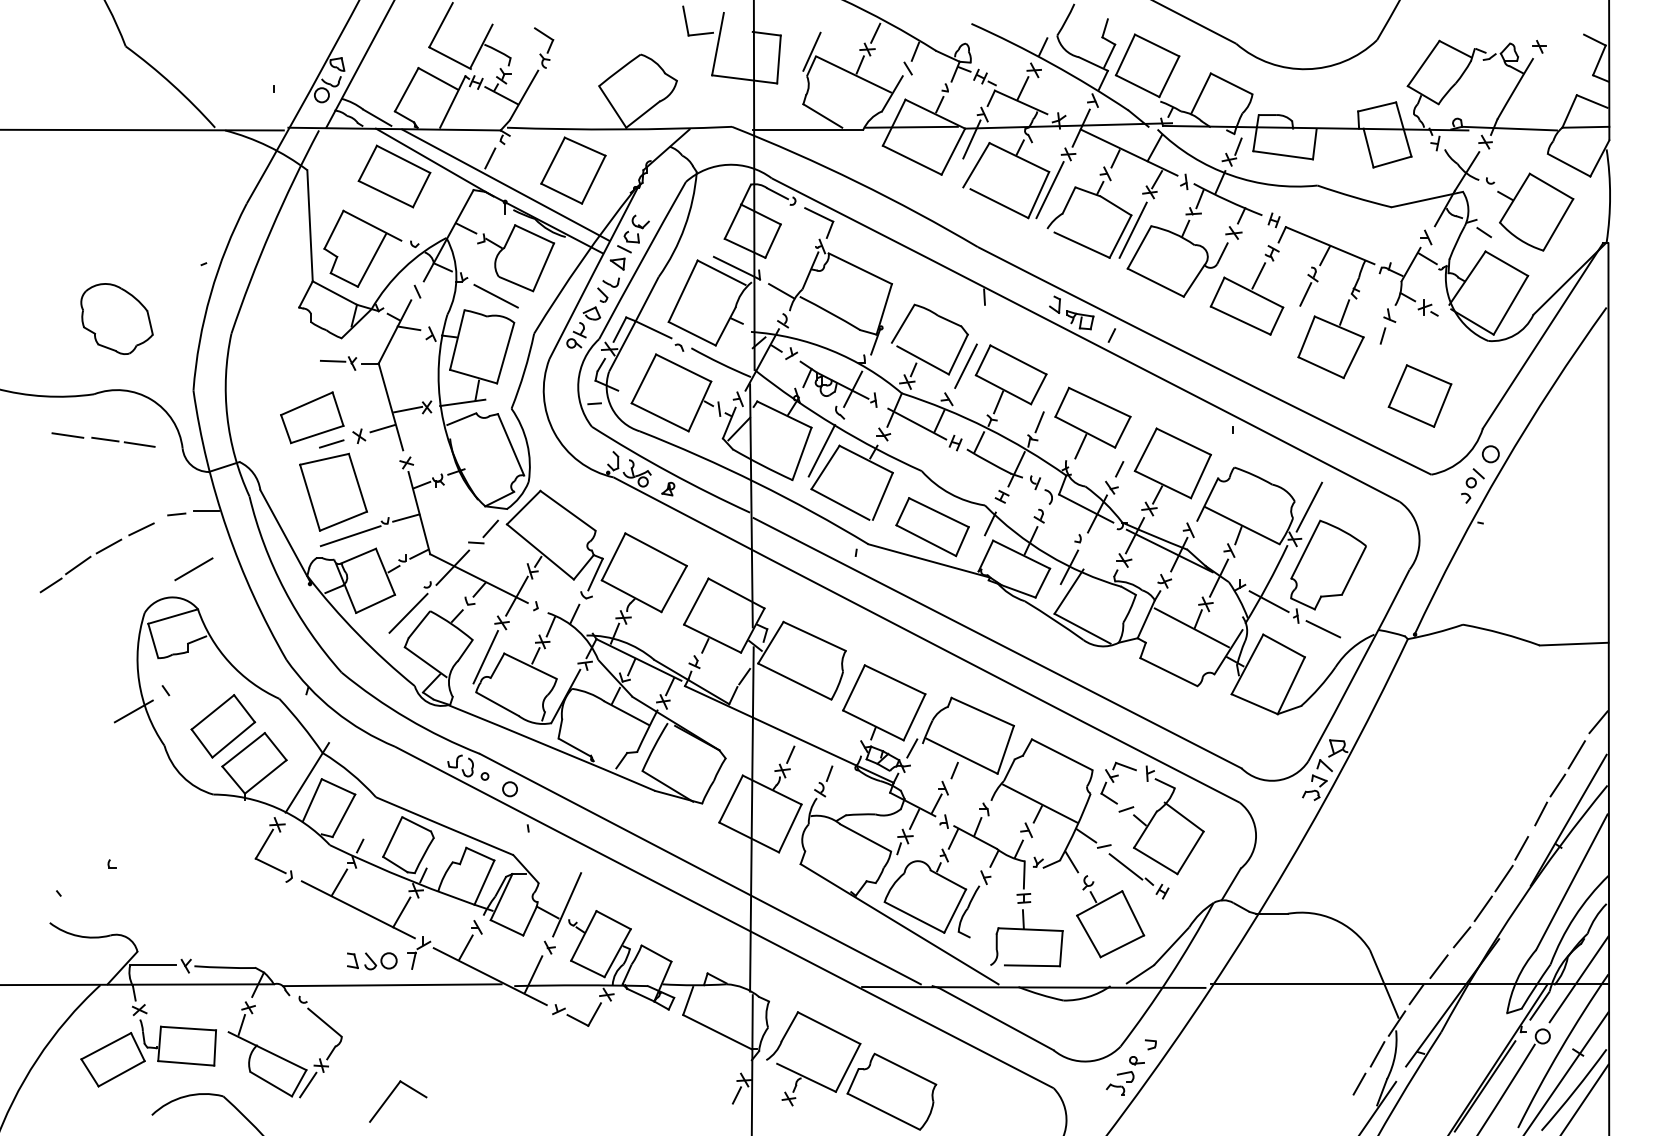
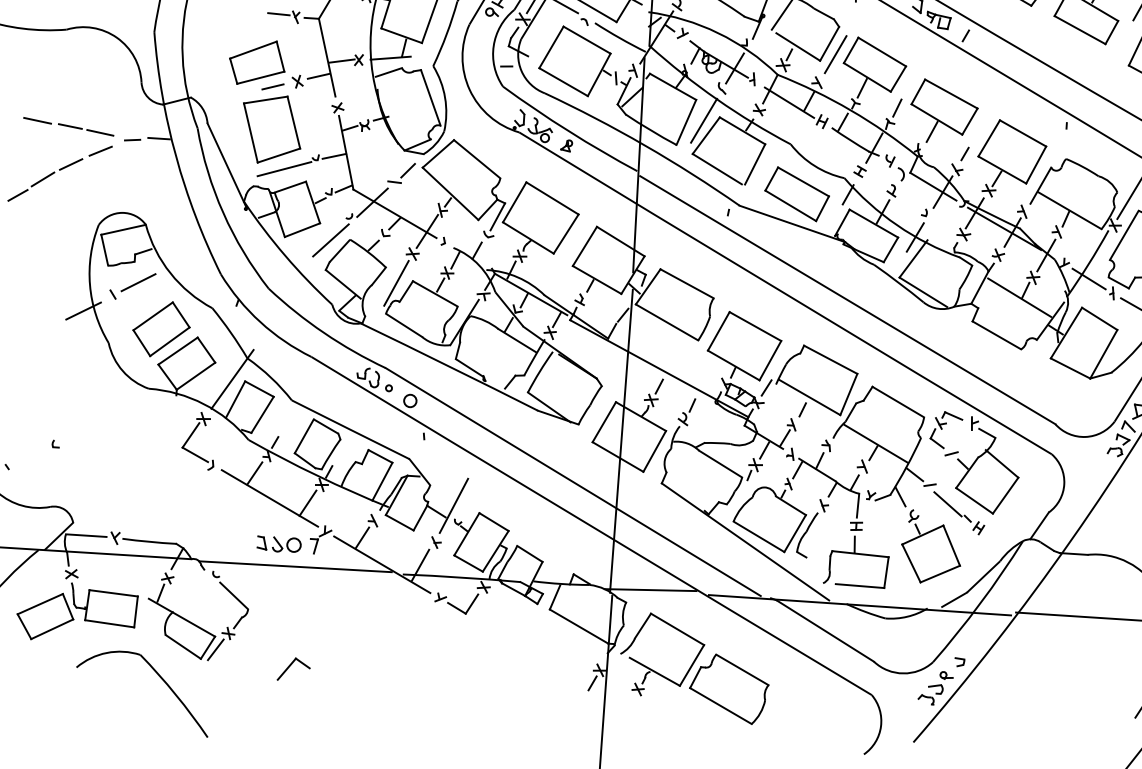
part: (103, 439) -> (68, 126), moved
line: (193, 569) -> (138, 282), moved
line: (795, 985) -> (650, 589), added
part: (397, 1101) -> (293, 669), size x0.62

